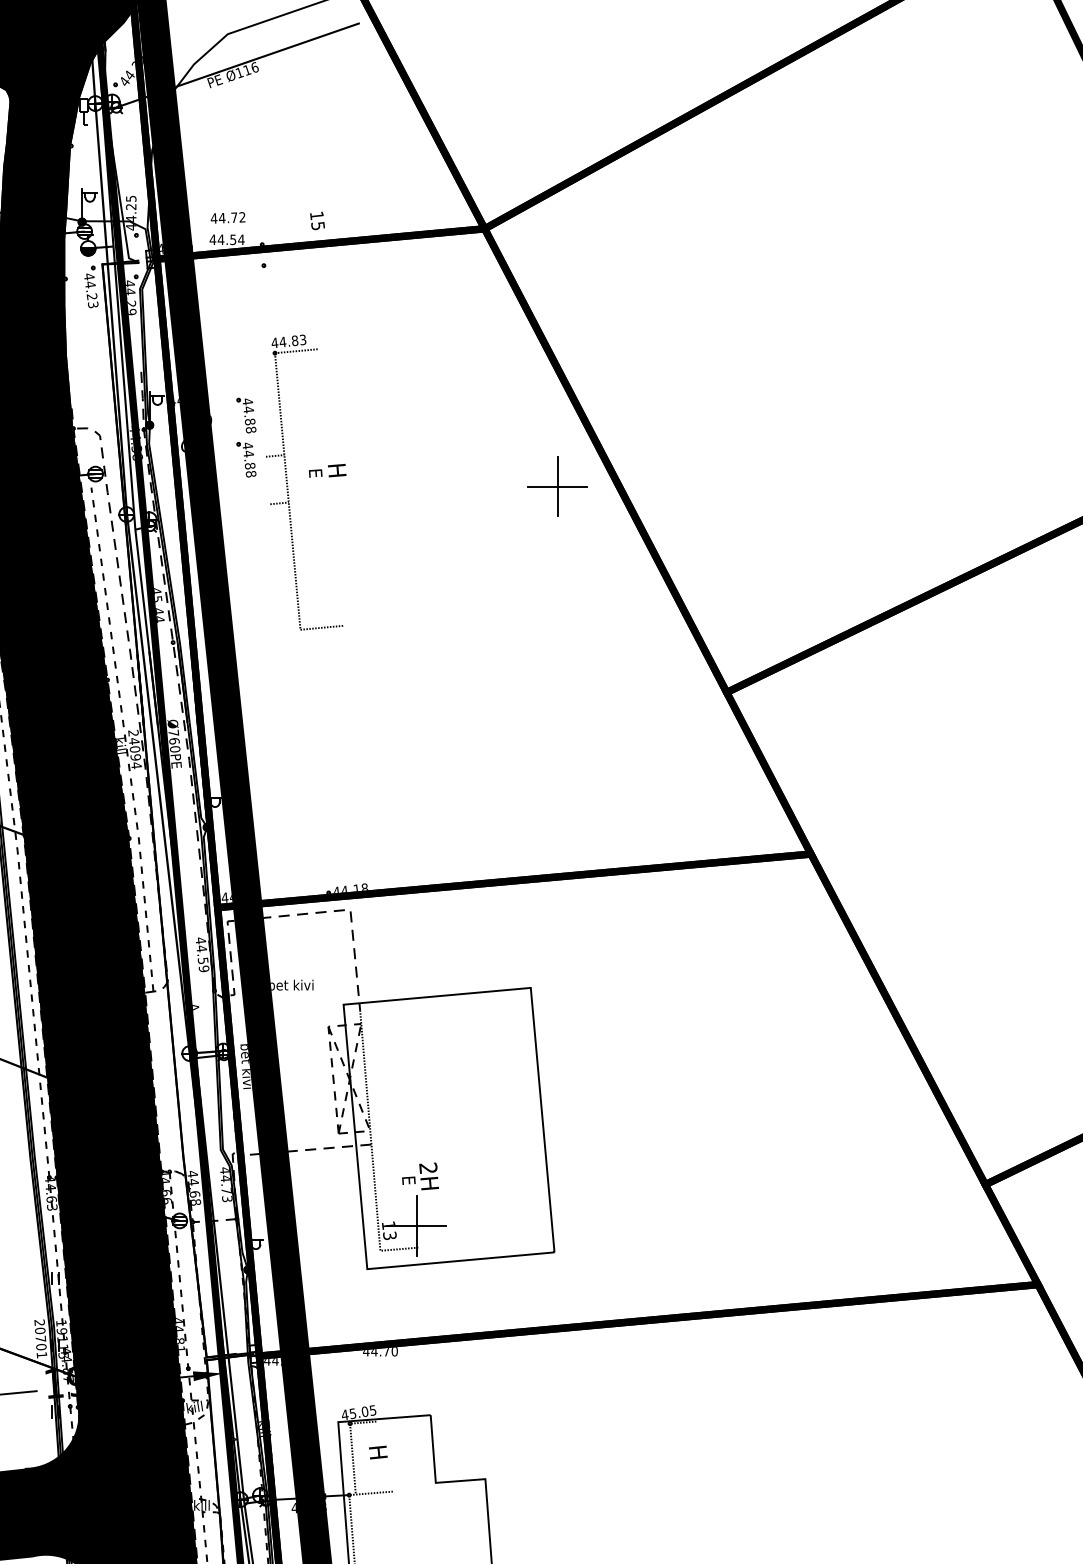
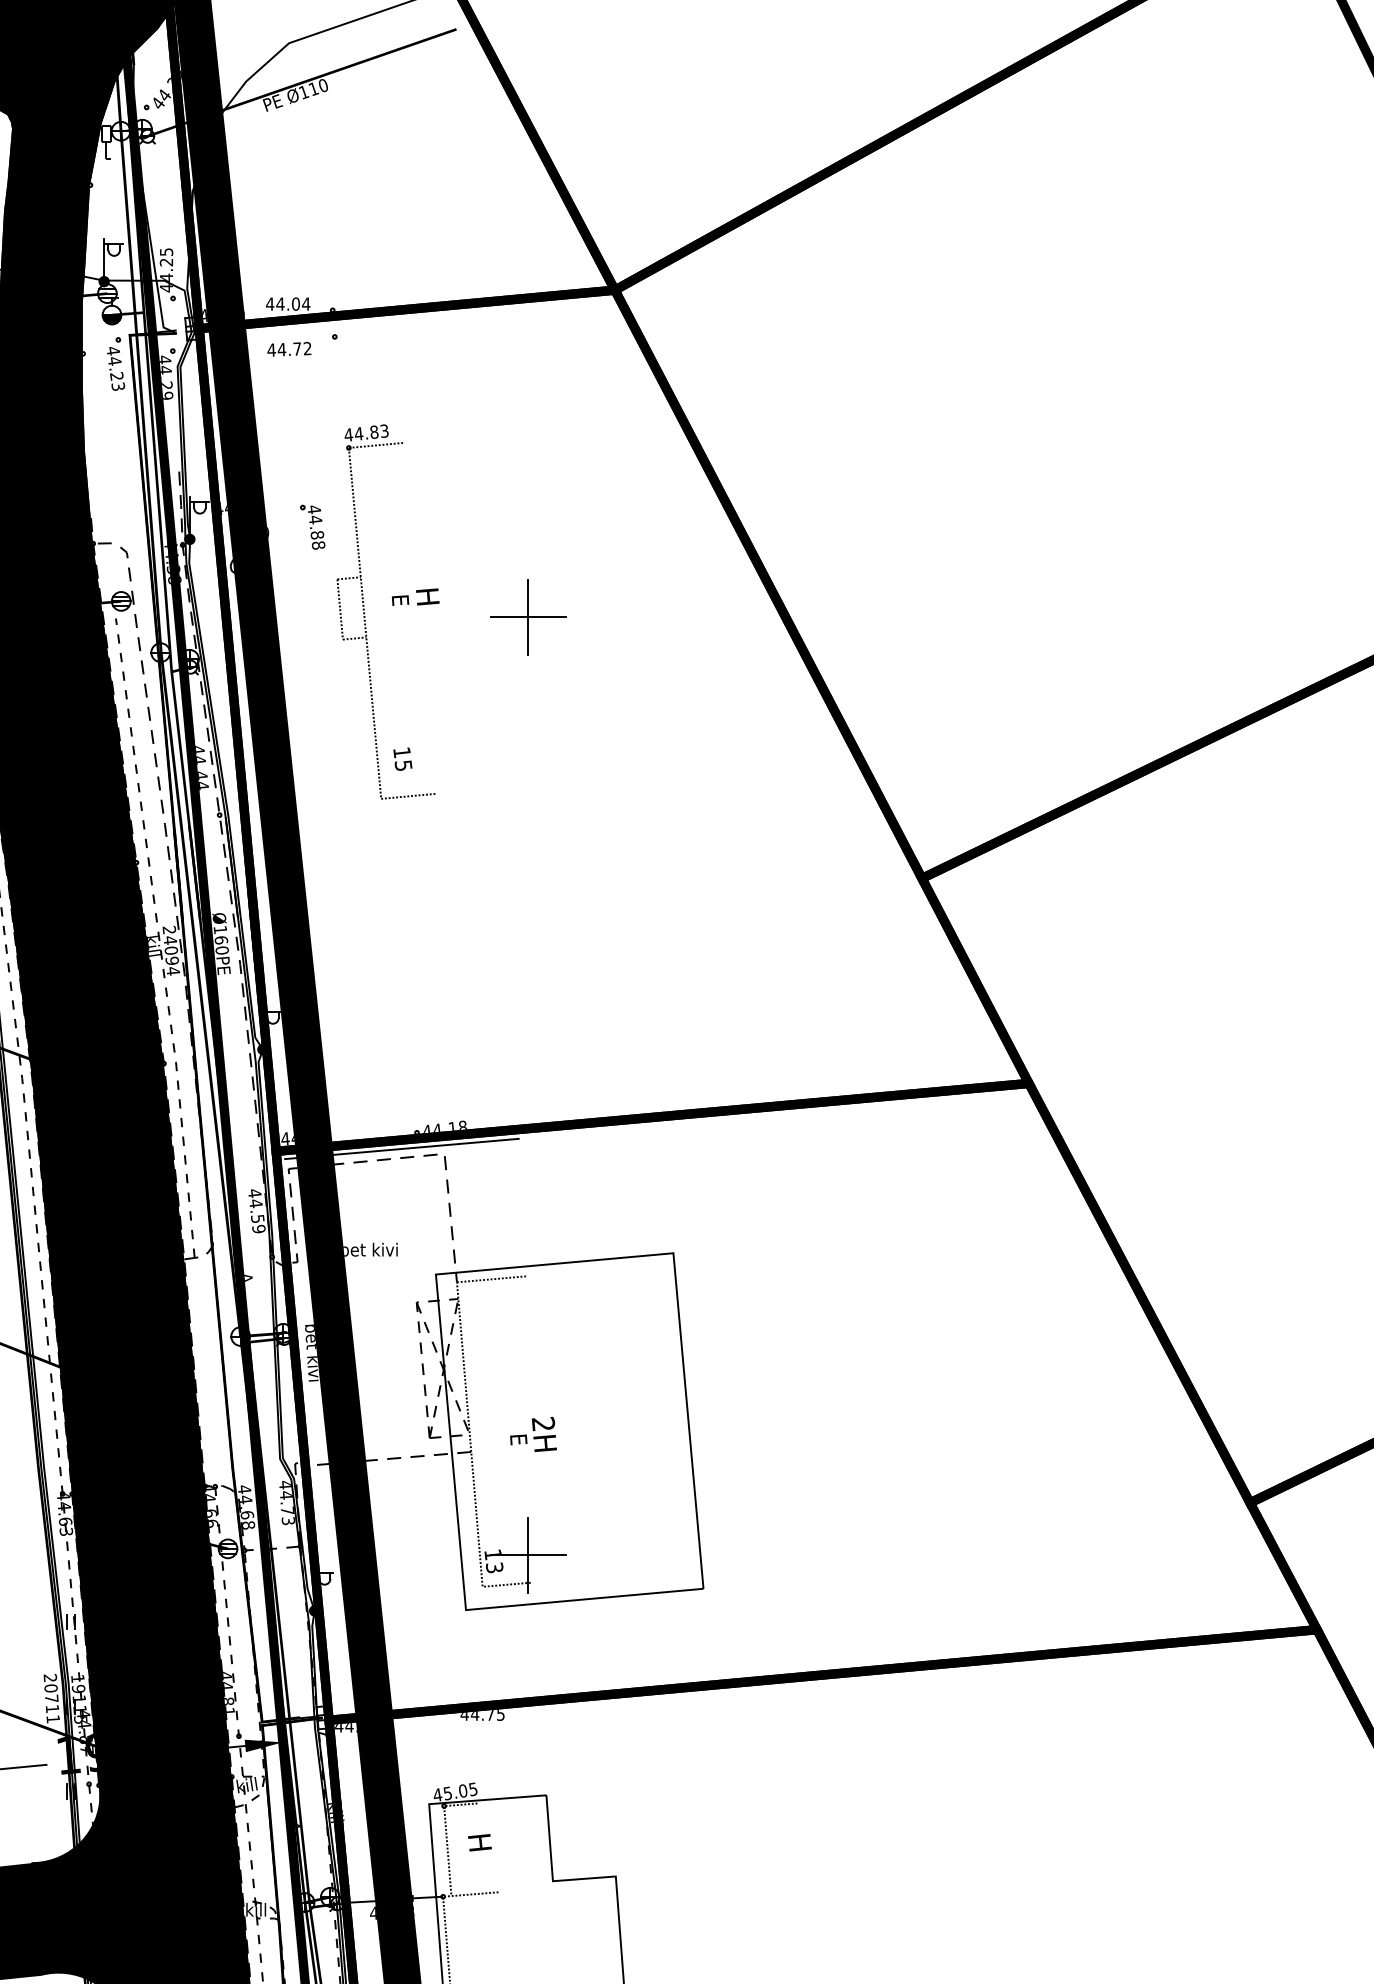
text: (254, 66) -> (323, 84), Ø116 -> Ø110
text: (228, 218) -> (289, 349), moved
text: (317, 220) -> (402, 758), moved
text: (232, 239) -> (295, 303), 44.54 -> 44.04
part: (246, 459) -> (312, 582), removed
line: (267, 480) -> (339, 609), added
part: (557, 486) -> (528, 617), moved
text: (158, 599) -> (200, 760), 45.44 -> 44.44
text: (173, 732) -> (220, 929), Ø760PE -> Ø160PE
line: (316, 905) -> (401, 1148), added
line: (387, 1008) -> (491, 1279), added
text: (420, 1175) -> (533, 1433), moved
text: (41, 1347) -> (52, 1709), 20701 -> 20711
text: (394, 1351) -> (500, 1714), 44.70 -> 44.75

